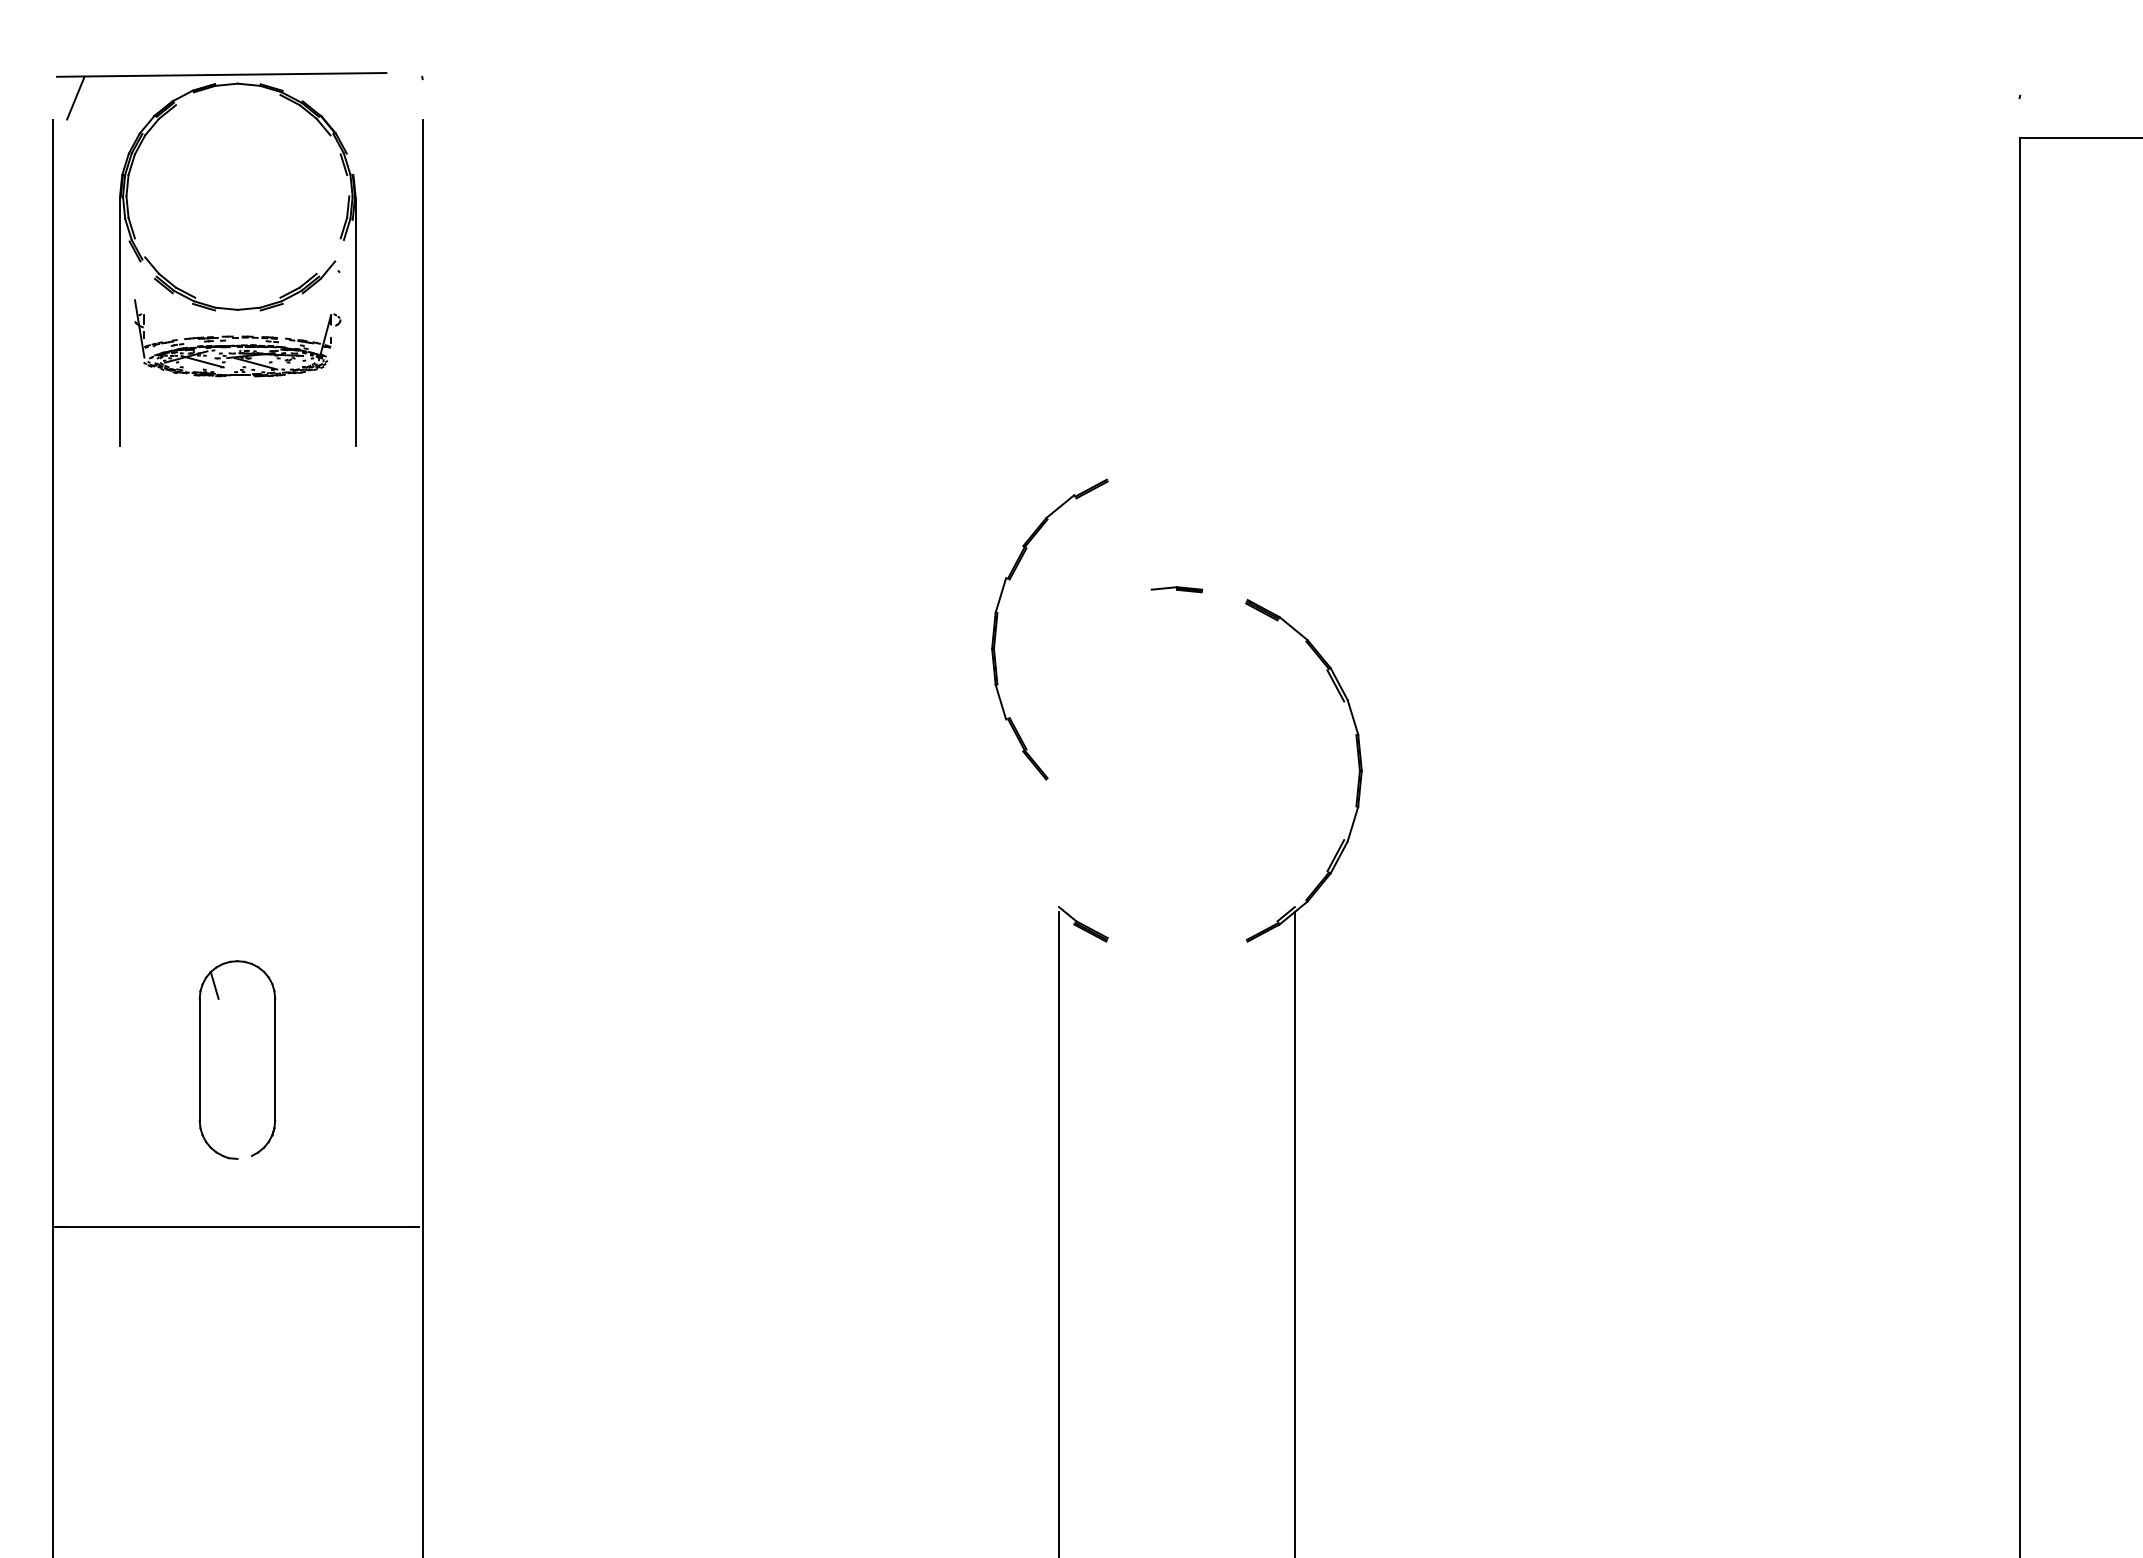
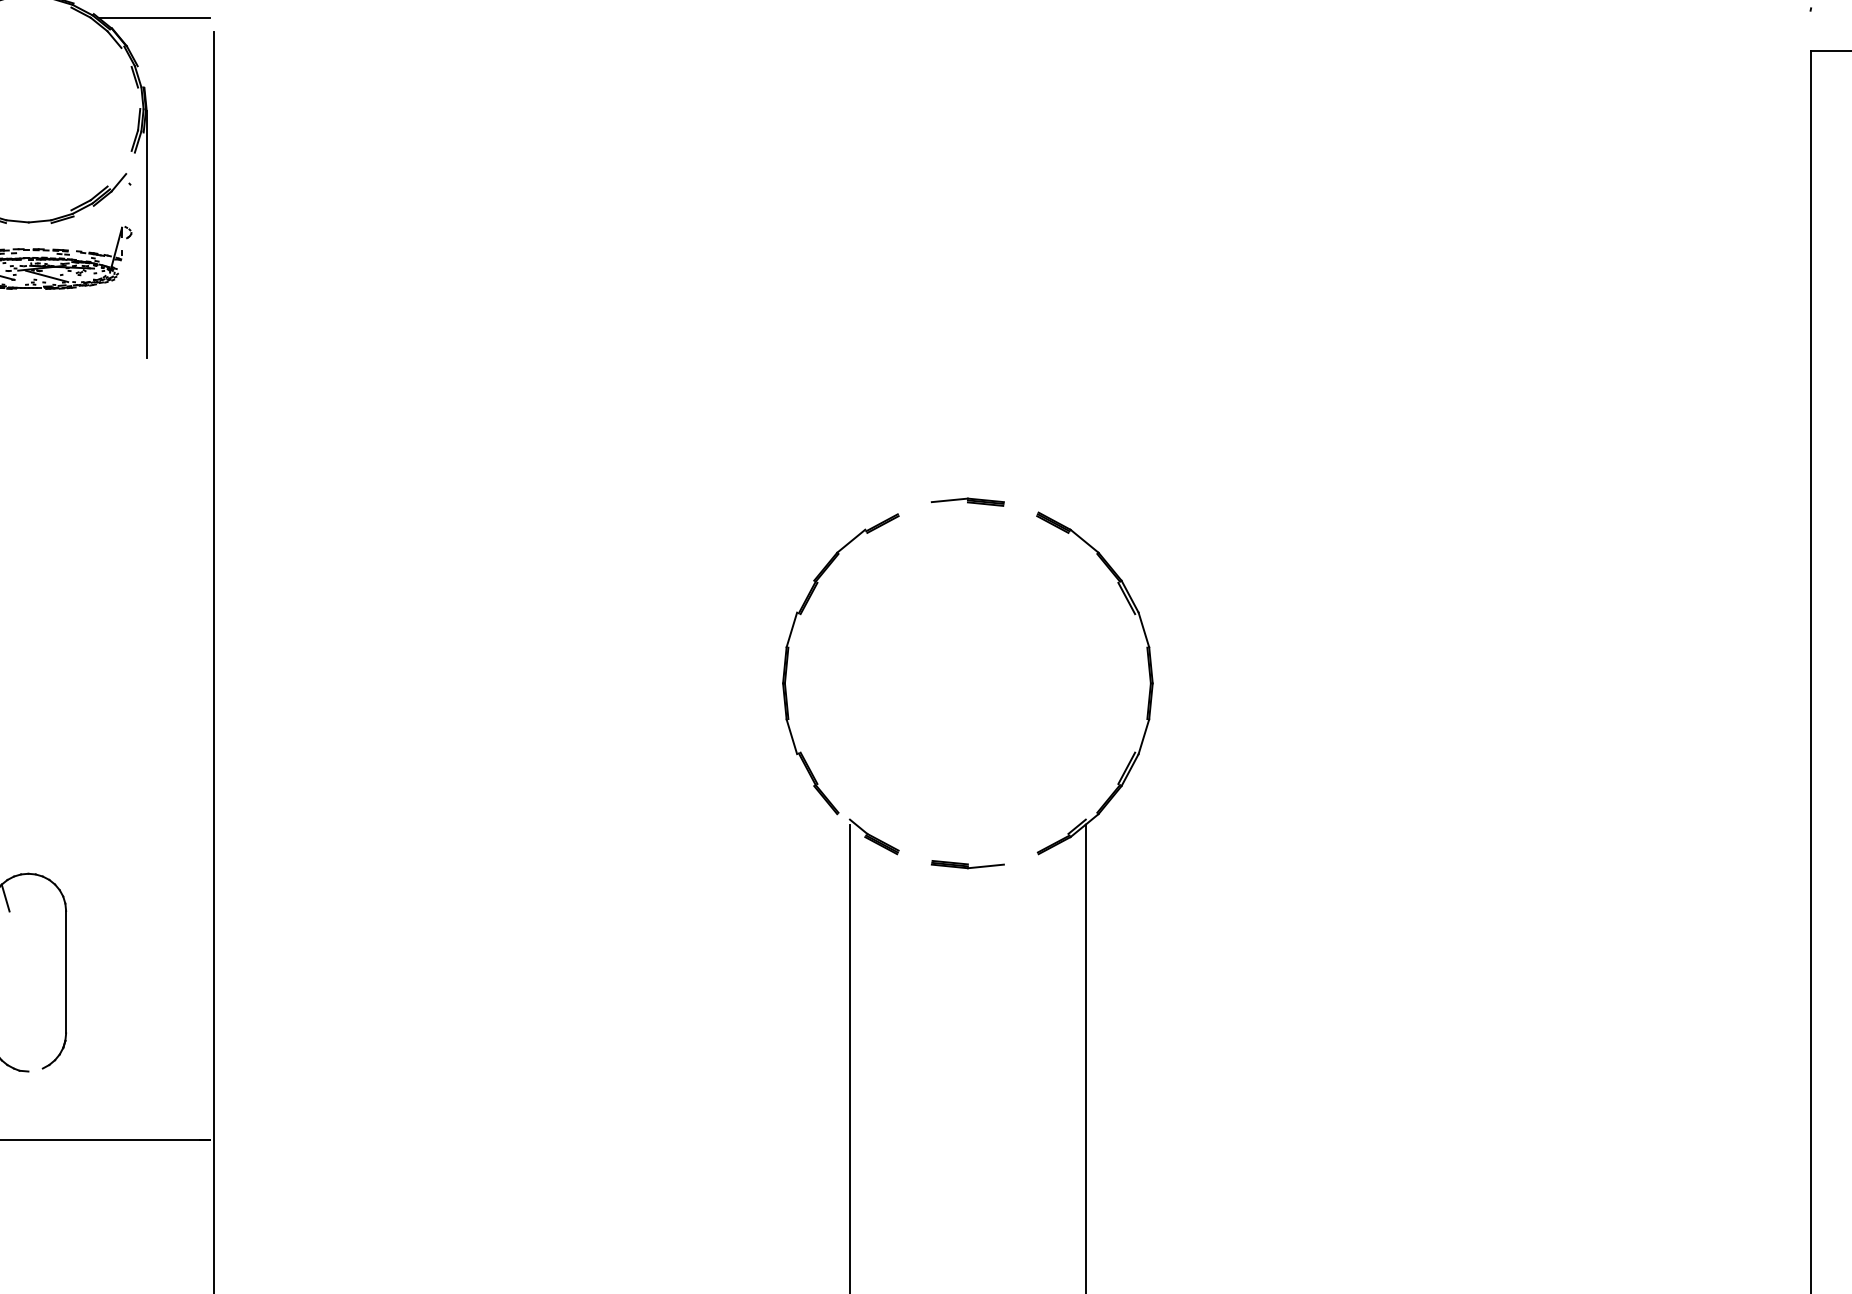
line: (363, 105) -> (154, 18), added
part: (1176, 589) -> (967, 502), size x1.43
part: (997, 625) -> (788, 660), moved
part: (1176, 951) -> (967, 864), added

